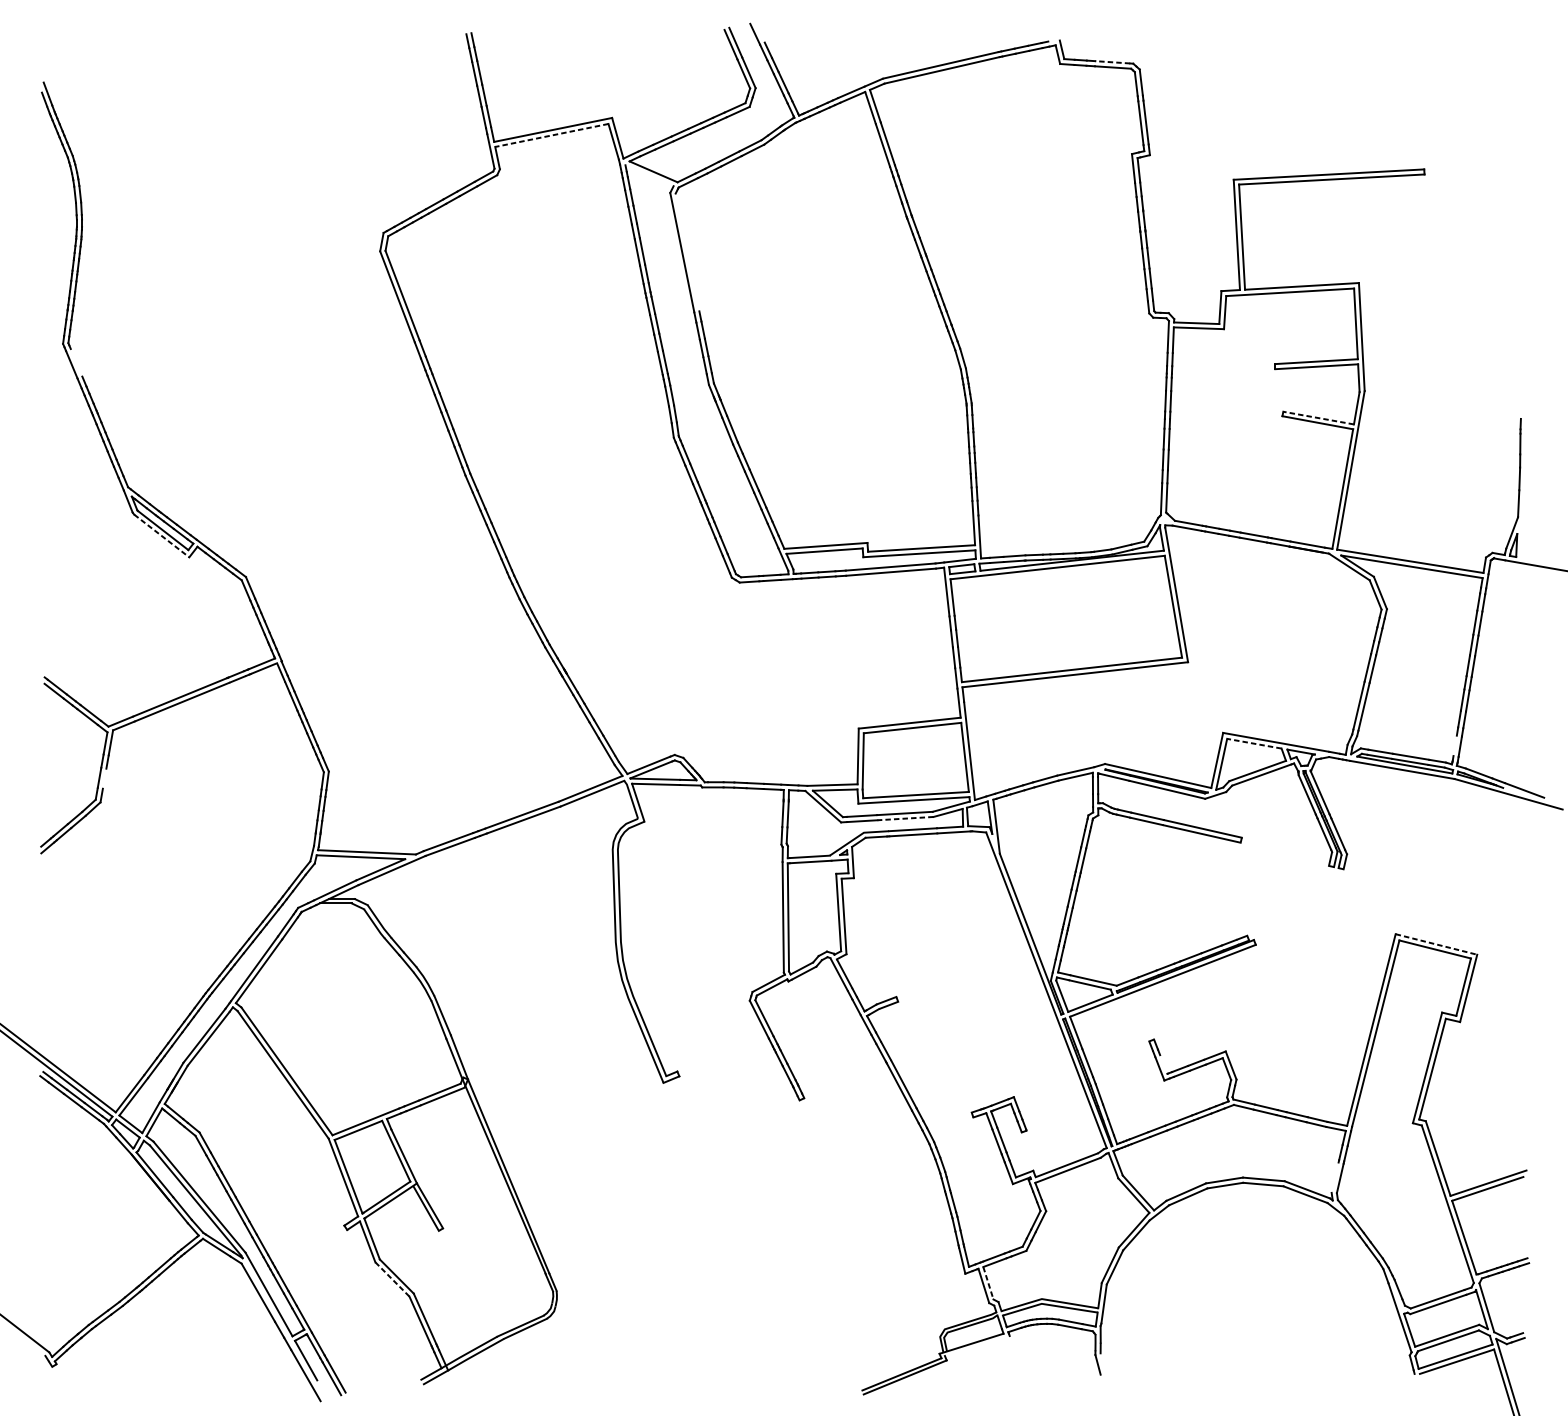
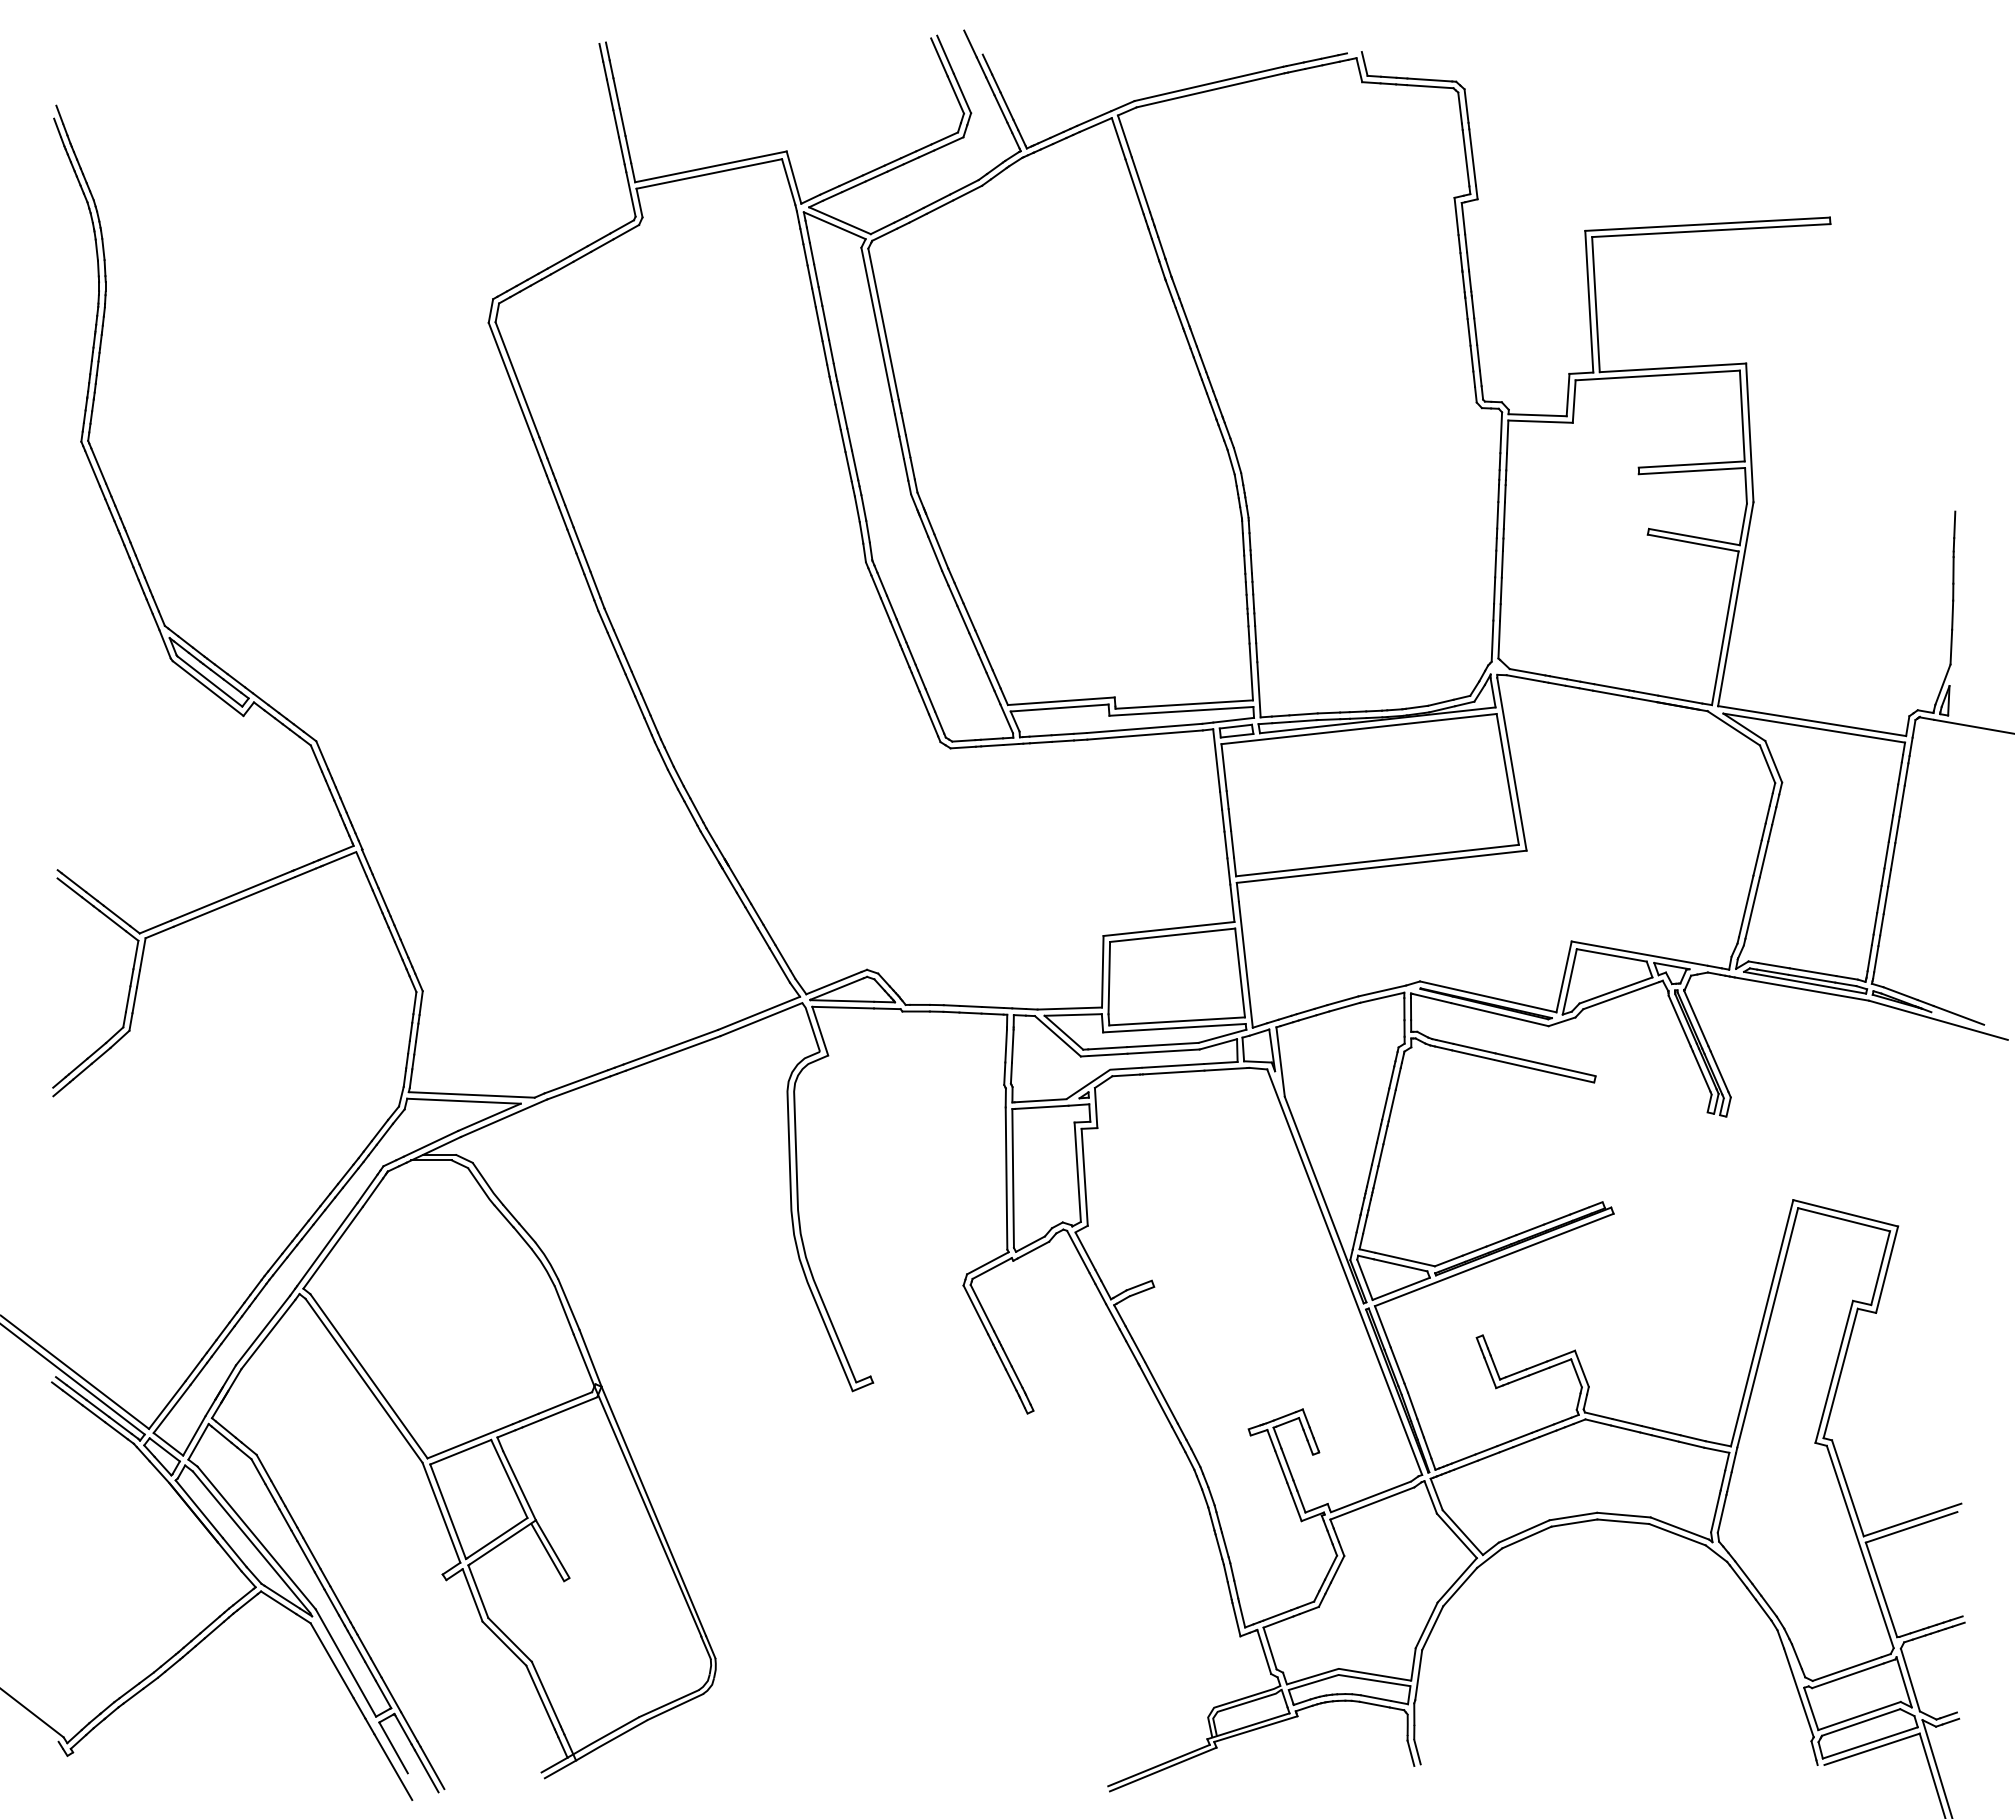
line: (1112, 61) -> (1429, 79), dashed -> solid
line: (551, 135) -> (708, 174), dashed -> solid
line: (649, 175) -> (834, 225), added
line: (687, 251) -> (883, 323), added
line: (76, 362) -> (98, 465), added
line: (1521, 408) -> (1954, 524), added
line: (1317, 417) -> (1693, 536), dashed -> solid
line: (162, 535) -> (208, 688), dashed -> solid
line: (1254, 743) -> (1611, 955), dashed -> solid
line: (1454, 746) -> (1869, 958), added
line: (104, 778) -> (134, 1000), added
line: (905, 818) -> (1163, 1051), dashed -> solid
line: (1437, 944) -> (1846, 1213), dashed -> solid
line: (1163, 1064) -> (1495, 1367), added
line: (1335, 1177) -> (1715, 1512), added
line: (392, 1279) -> (504, 1643), dashed -> solid
line: (988, 1283) -> (1270, 1648), dashed -> solid
line: (977, 1345) -> (1255, 1728), added
line: (1103, 1363) -> (1417, 1751), added

